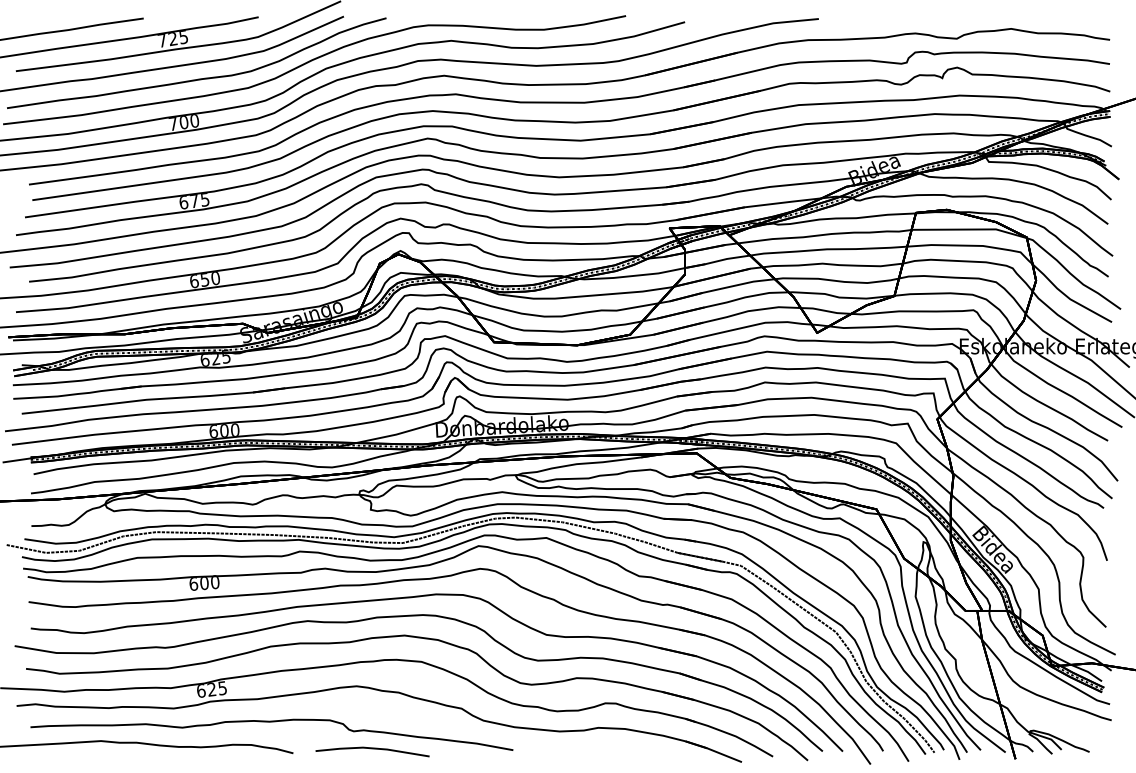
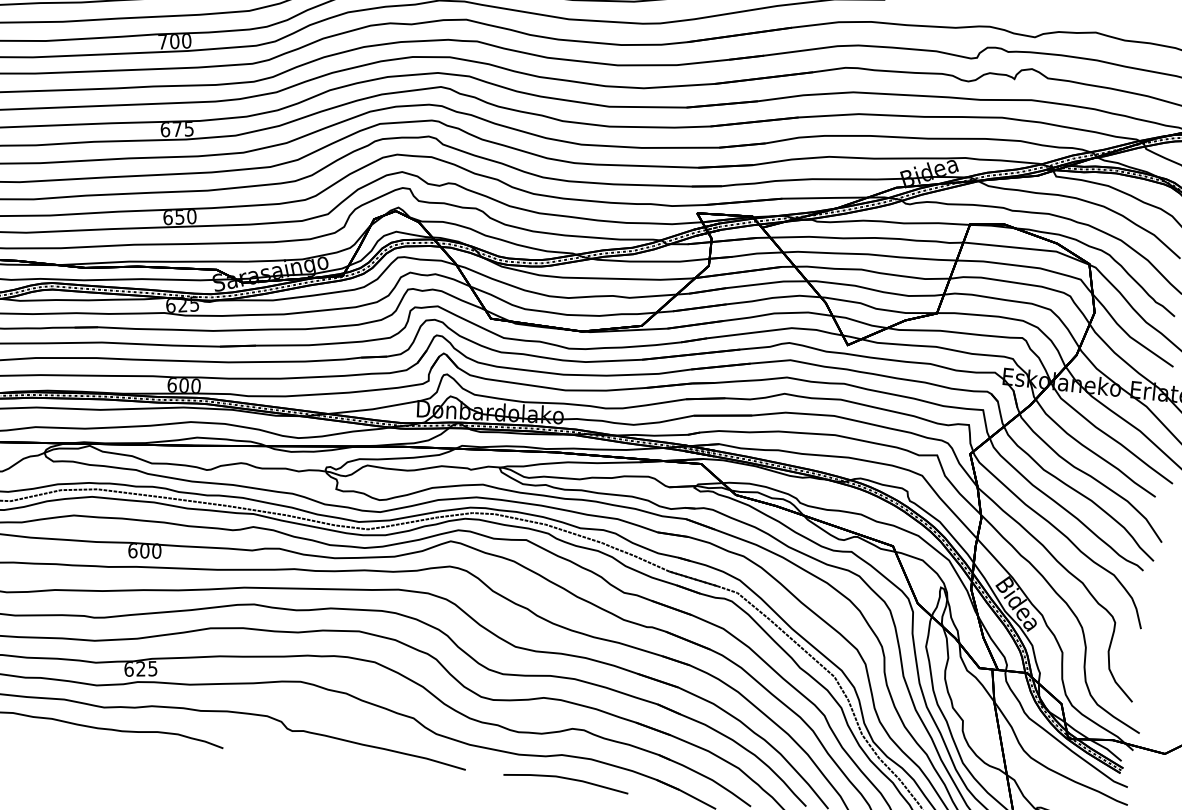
line: (372, 749) -> (566, 779), moved

